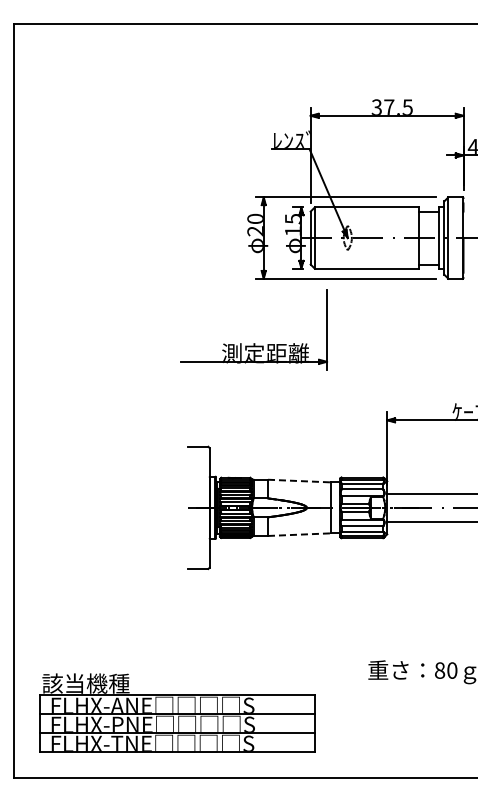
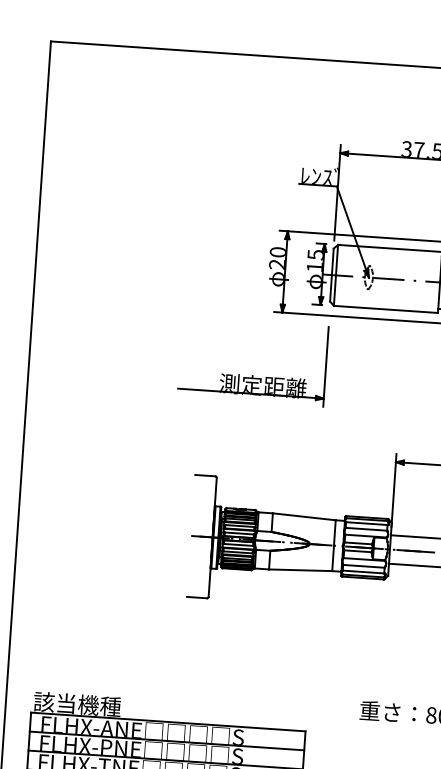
part: (253, 343) -> (251, 375), moved
line: (299, 481) -> (304, 517), dashed -> solid
line: (299, 534) -> (300, 570), dashed -> solid

